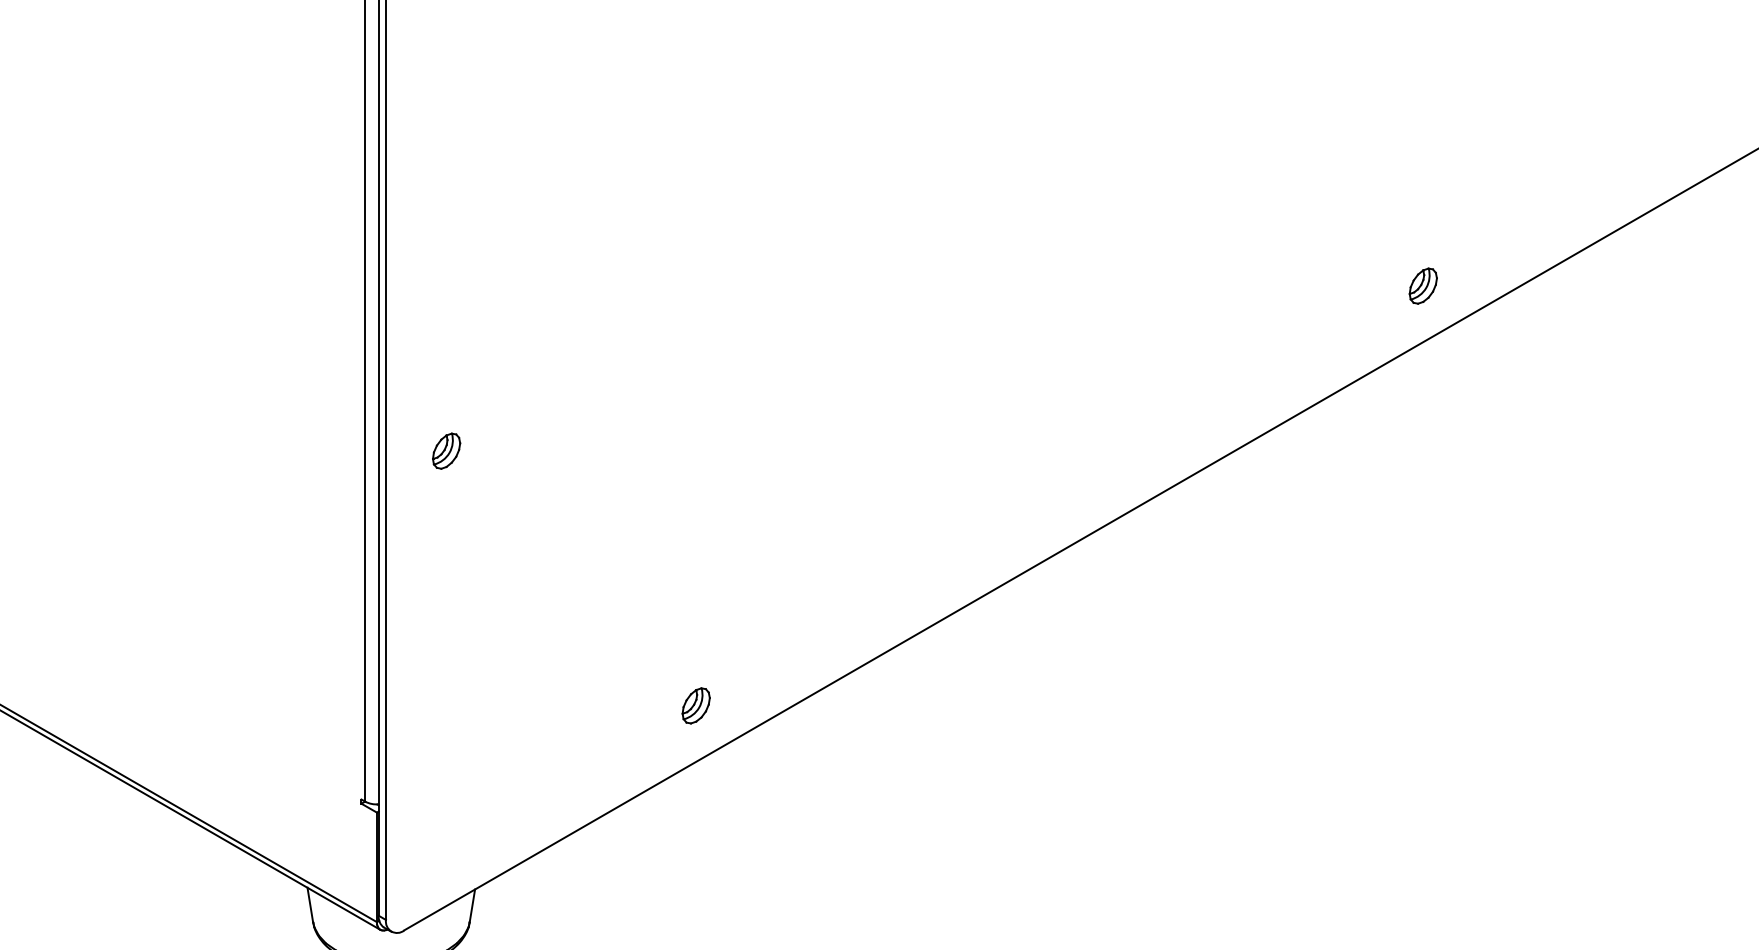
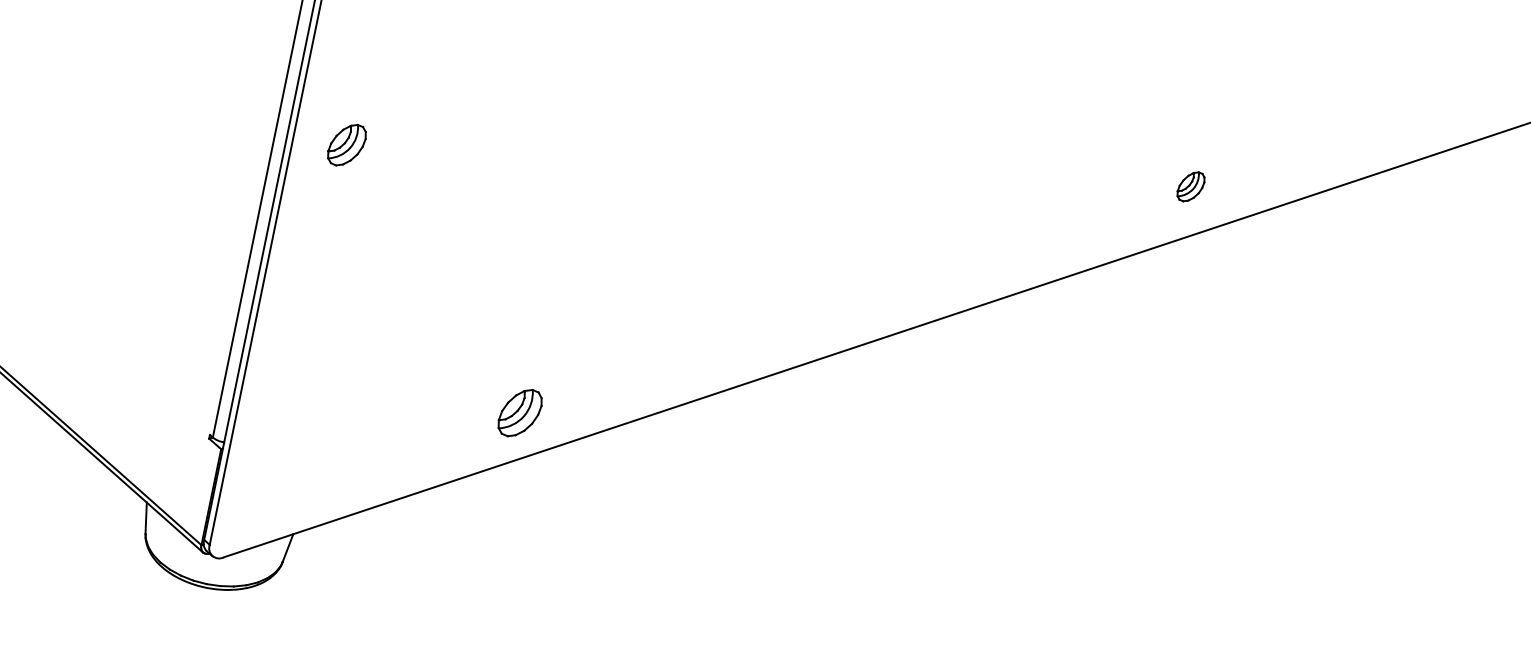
part: (1422, 285) -> (1190, 186), moved
part: (446, 450) -> (347, 144), size x1.4
part: (695, 705) -> (519, 412), size x1.6

